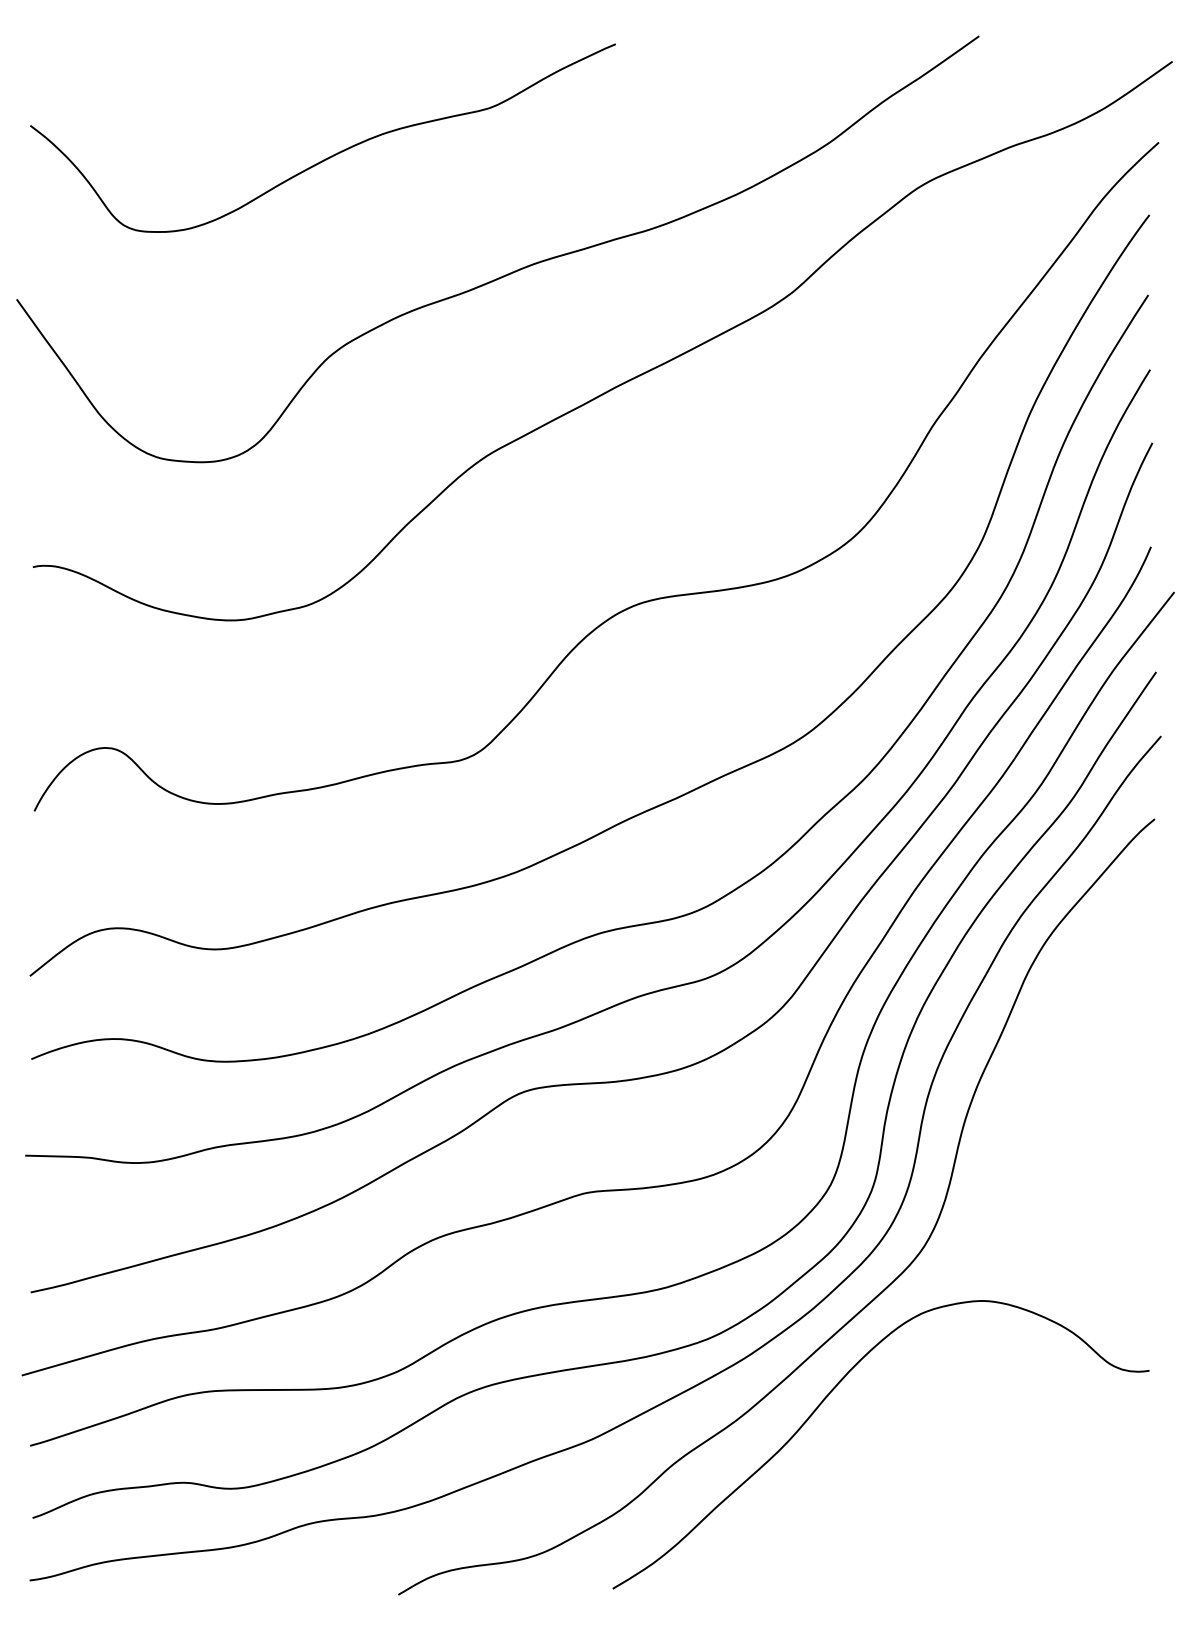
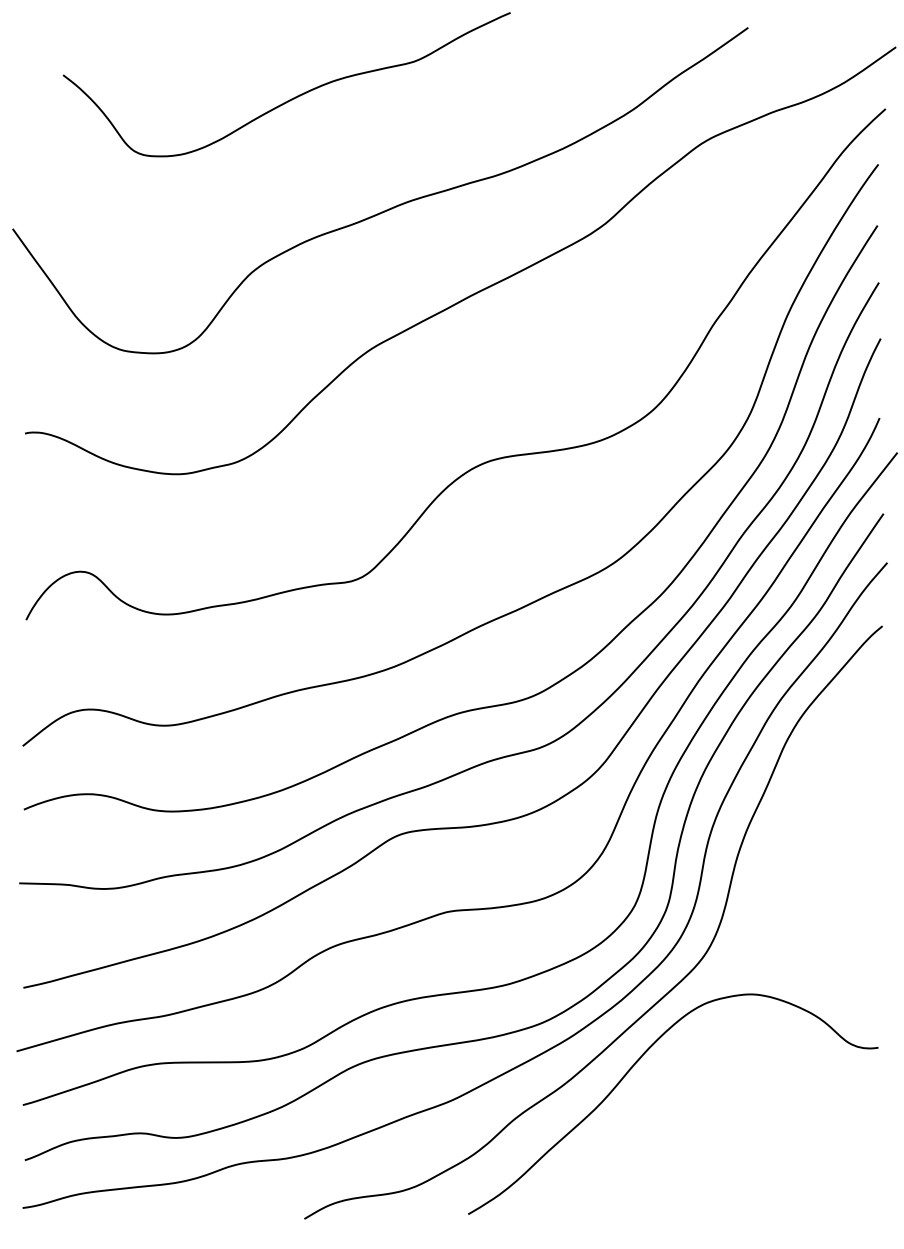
curve: (331, 154) -> (293, 97), moved

